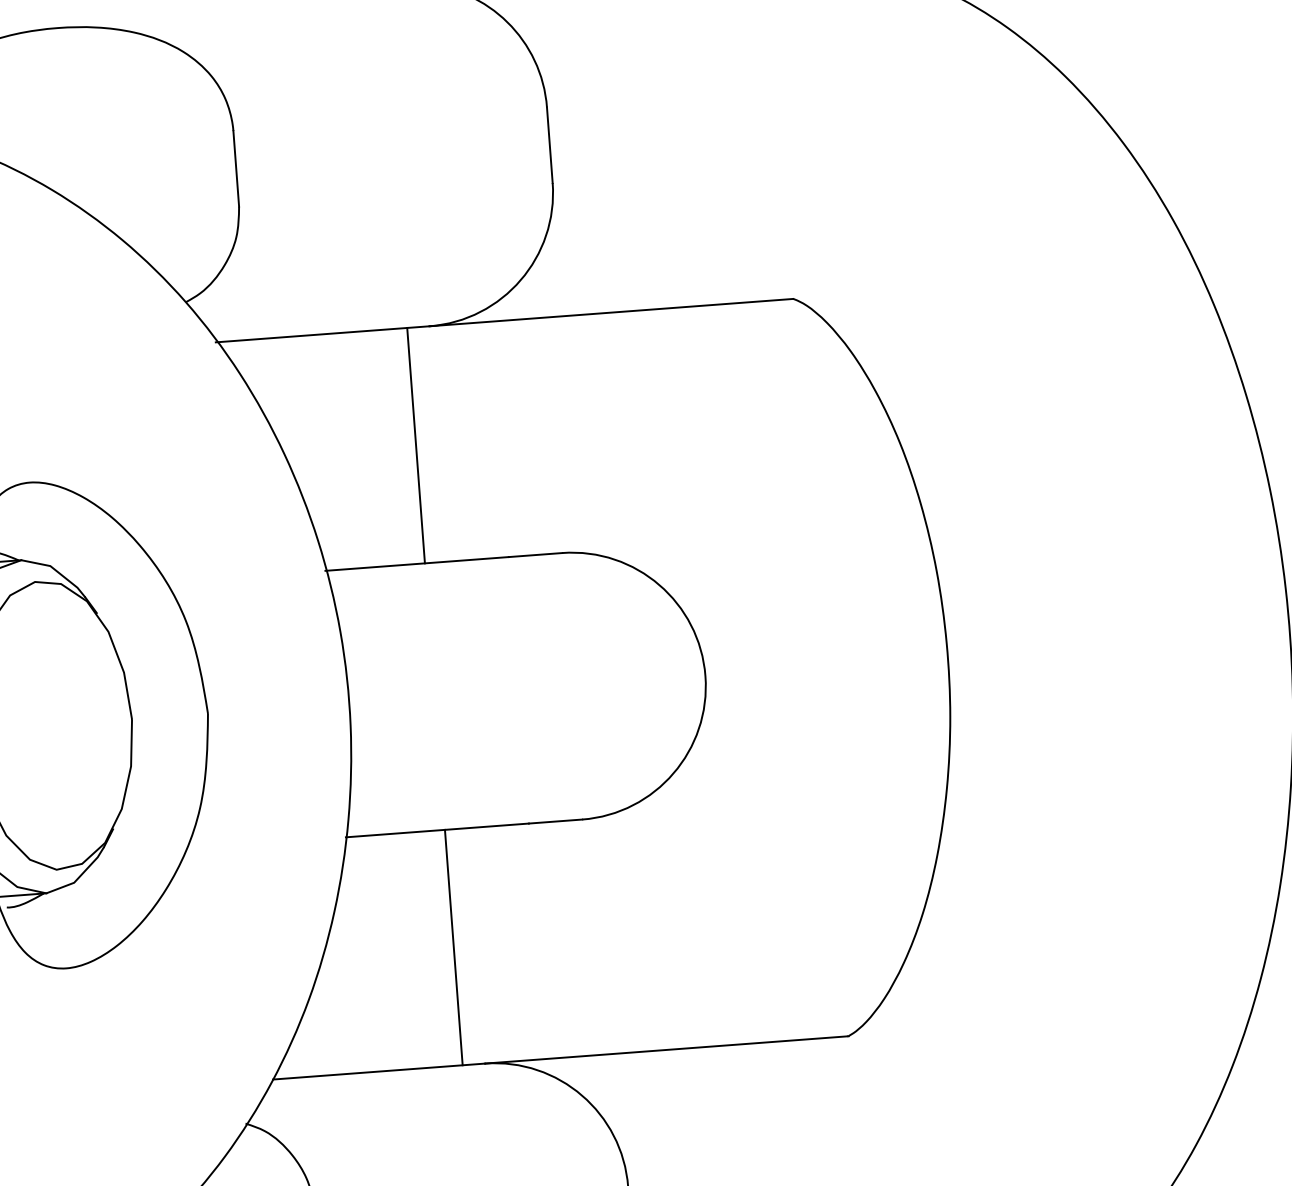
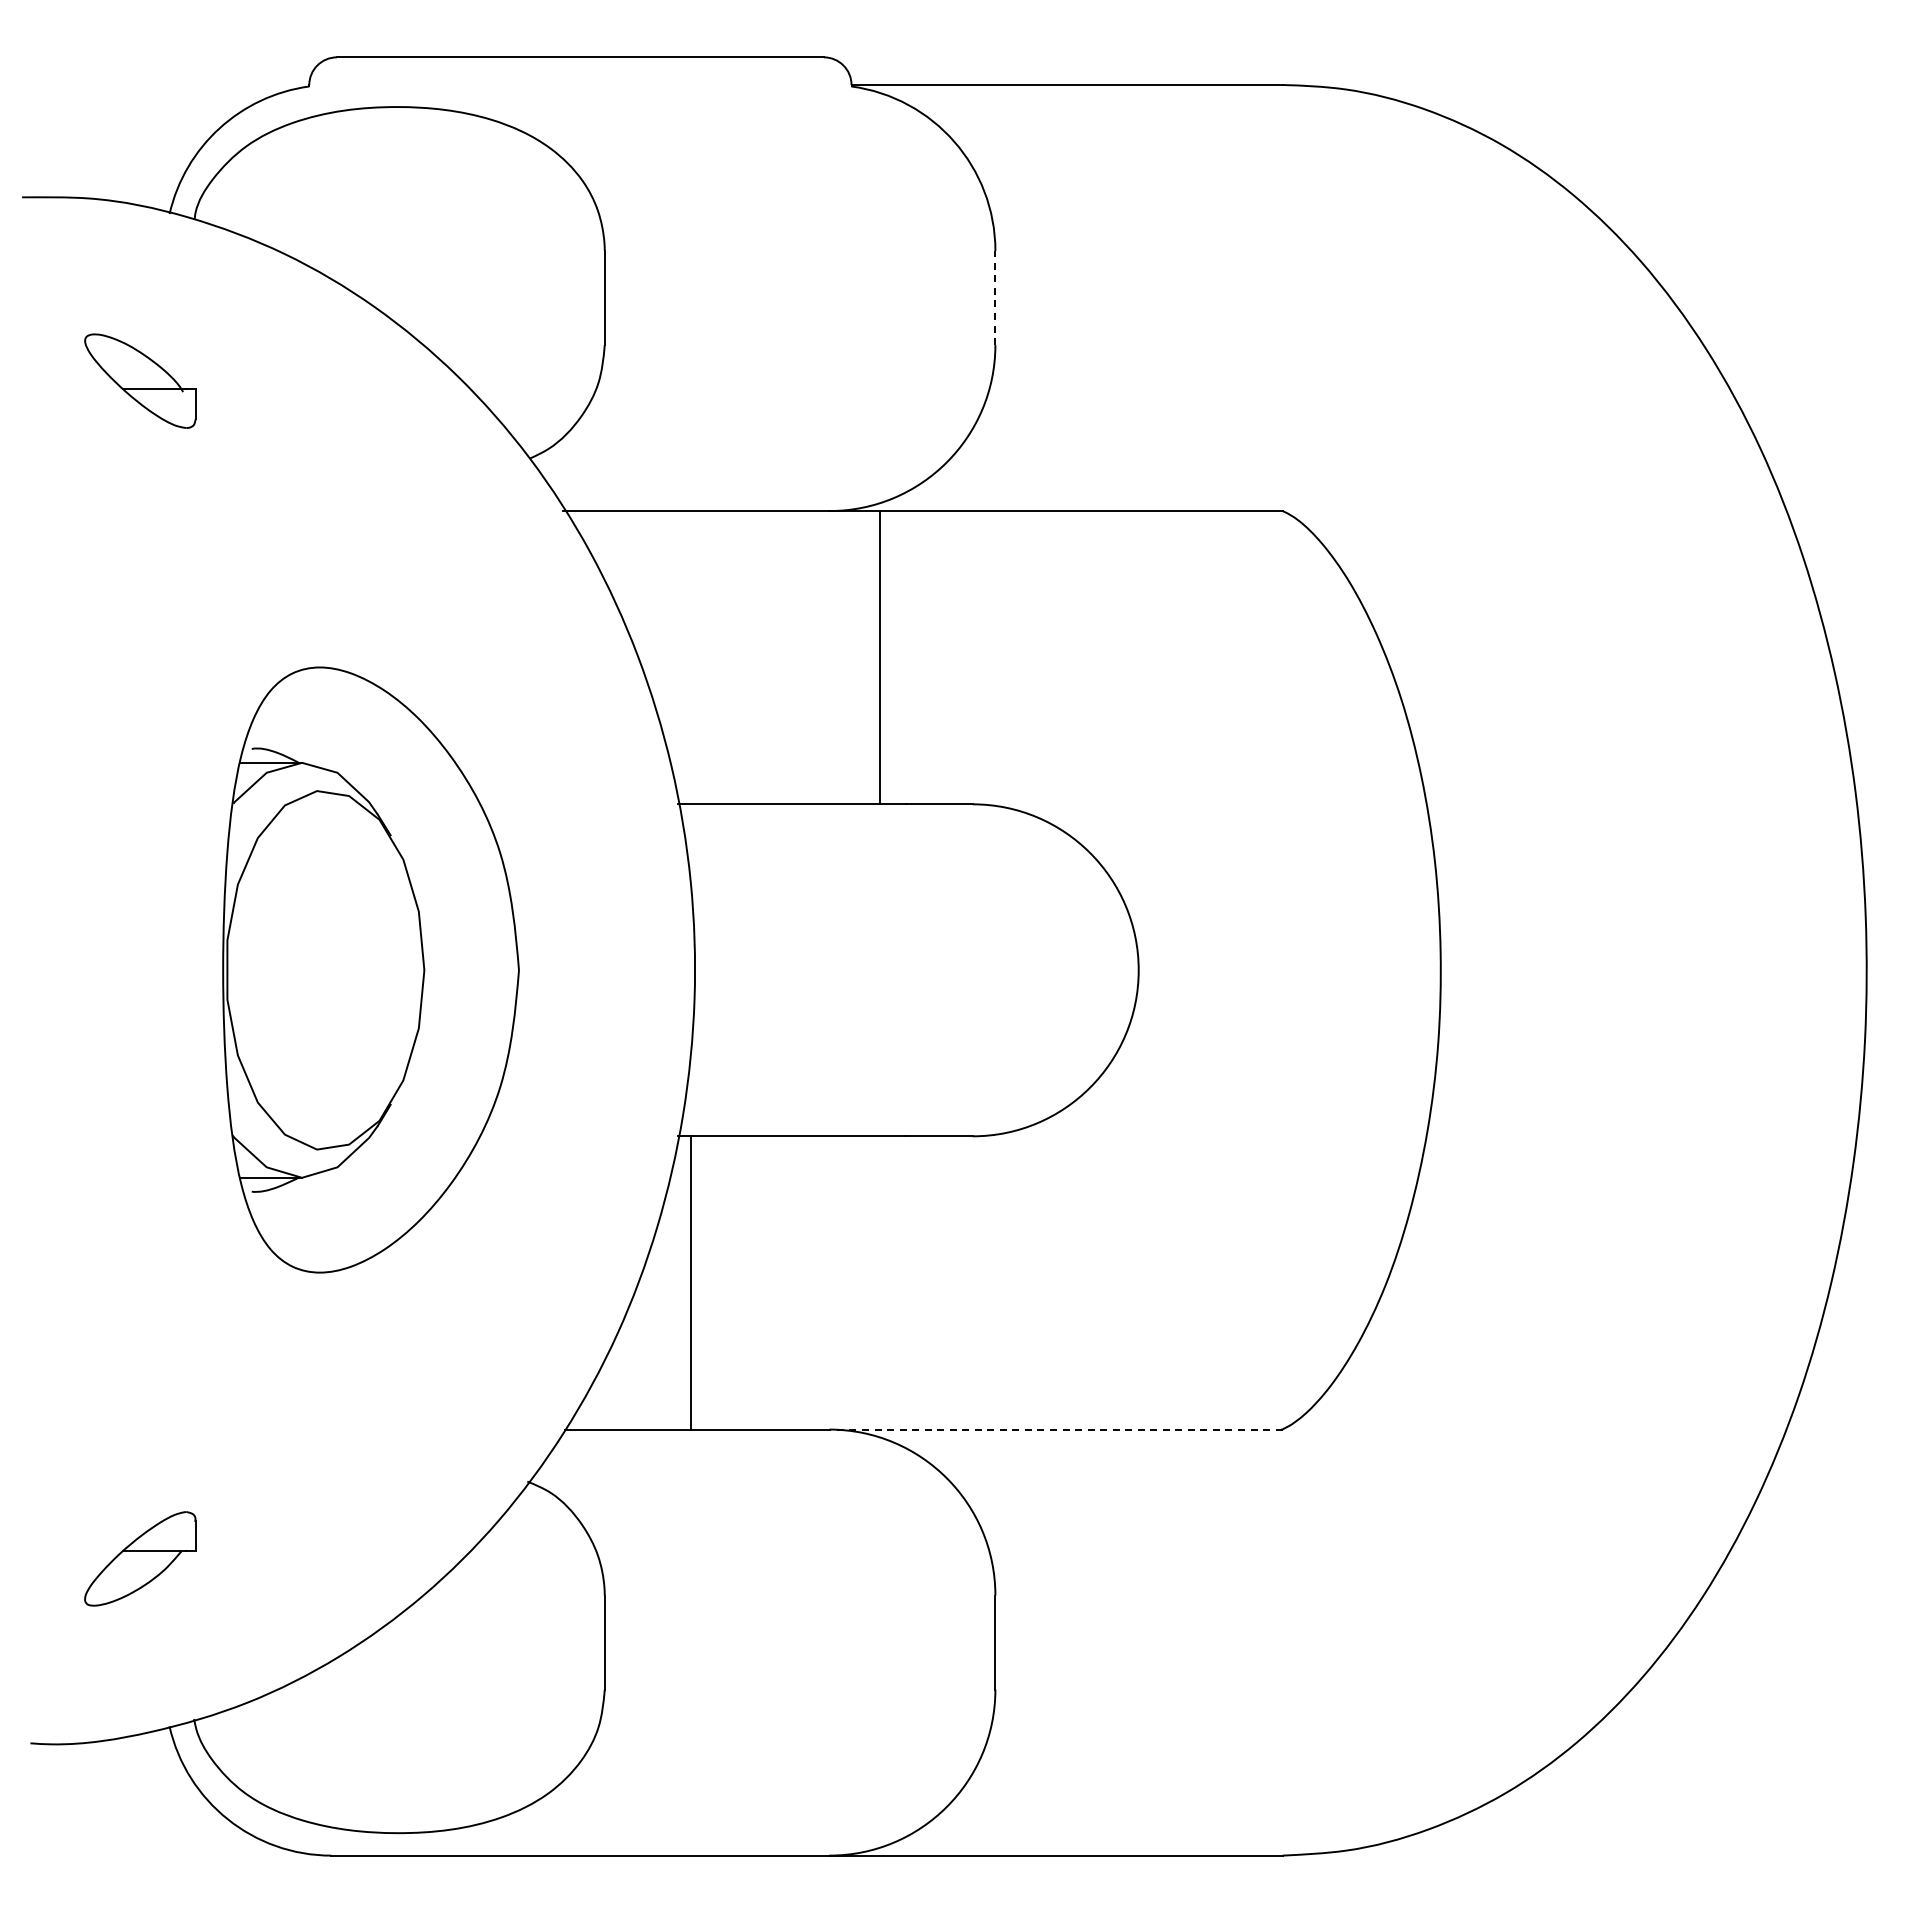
line: (549, 144) -> (995, 297), solid -> dashed
line: (415, 445) -> (879, 657), moved
line: (453, 947) -> (690, 1282), moved
line: (666, 1049) -> (1055, 1429), solid -> dashed

